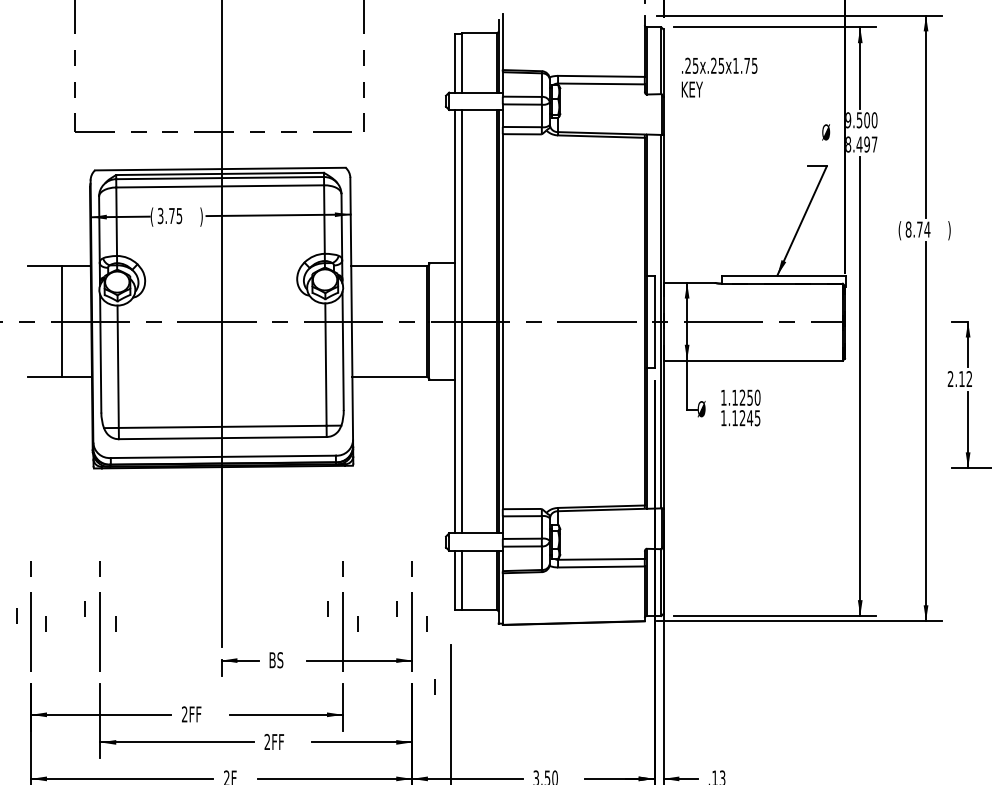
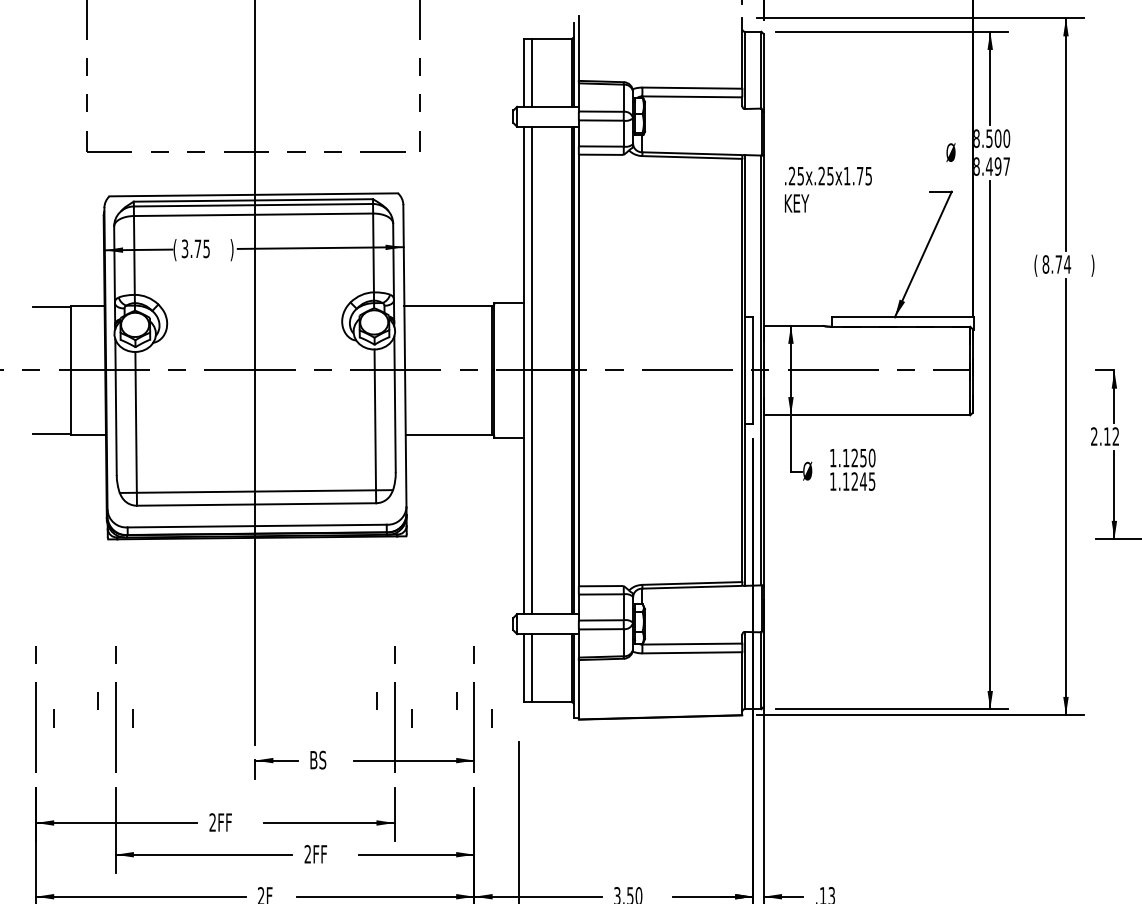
text: (719, 77) -> (828, 189), moved
text: (848, 120) -> (976, 138), 9.500 -> 8.500
line: (16, 615) -> (19, 708), removed
line: (434, 686) -> (500, 790), removed

